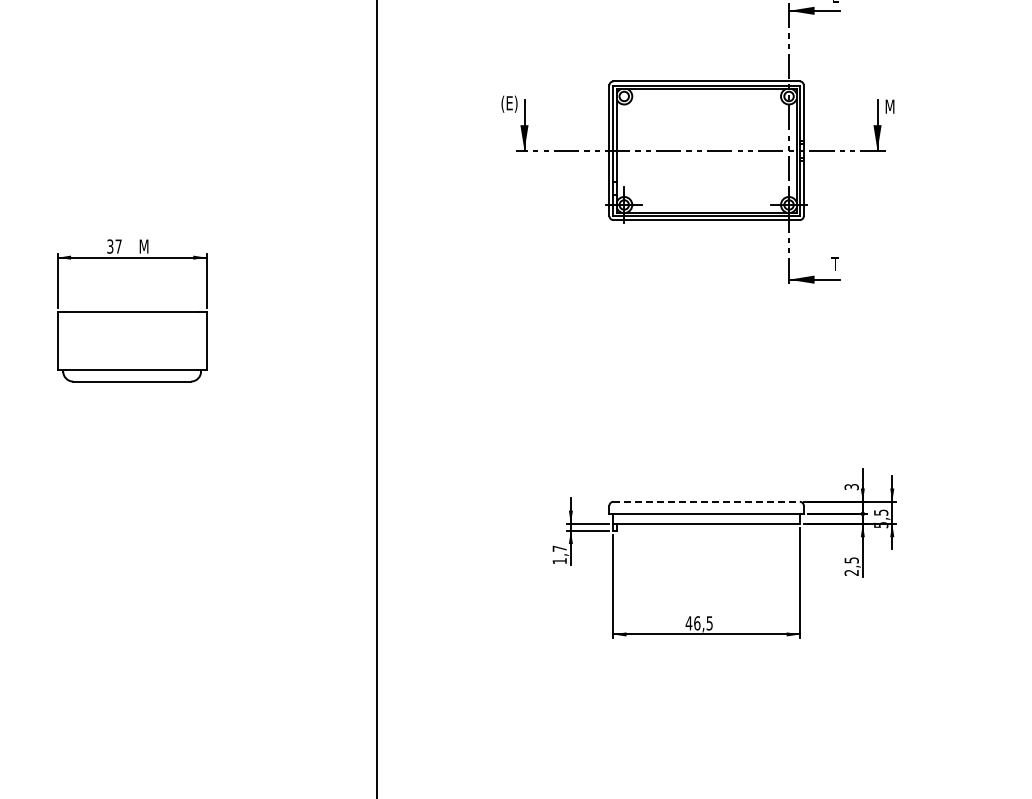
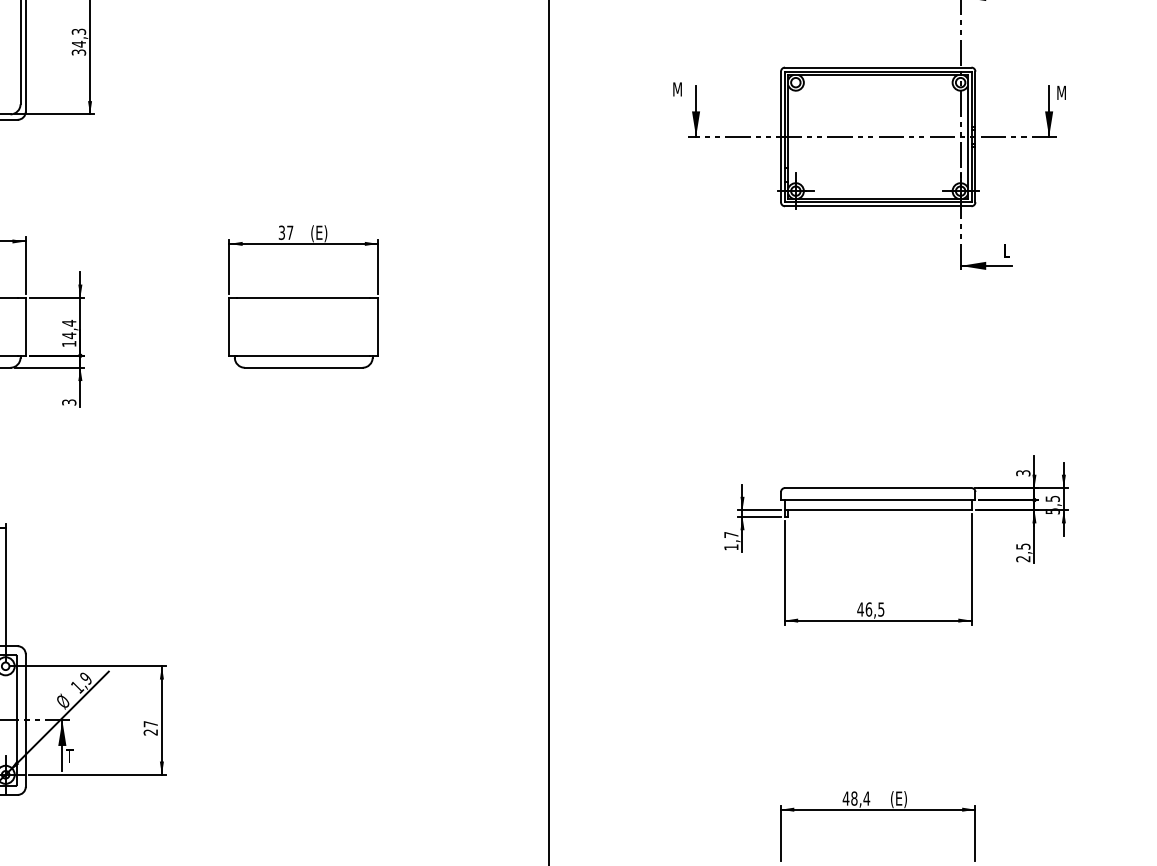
text: (509, 103) -> (681, 89), (E) -> M
text: (147, 247) -> (319, 233), M -> (E)
text: (834, 264) -> (1006, 250), T -> L
line: (706, 502) -> (878, 488), dashed -> solid

